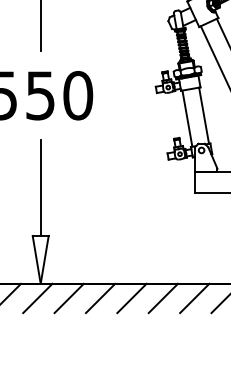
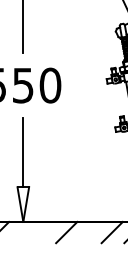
line: (37, 298) -> (20, 232), removed
line: (68, 298) -> (43, 232), removed
line: (131, 298) -> (89, 232), removed

